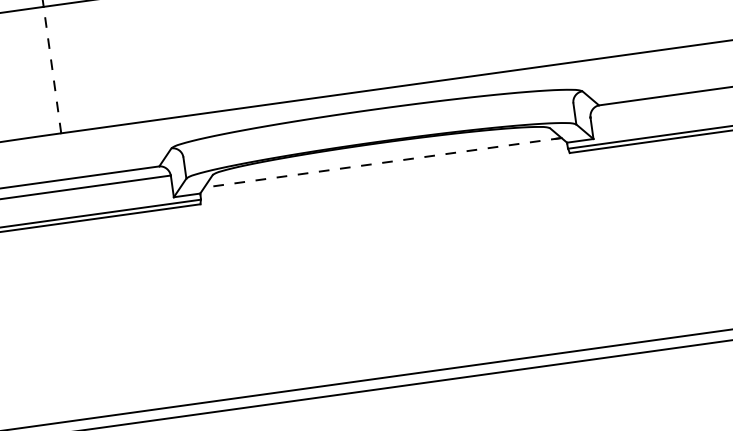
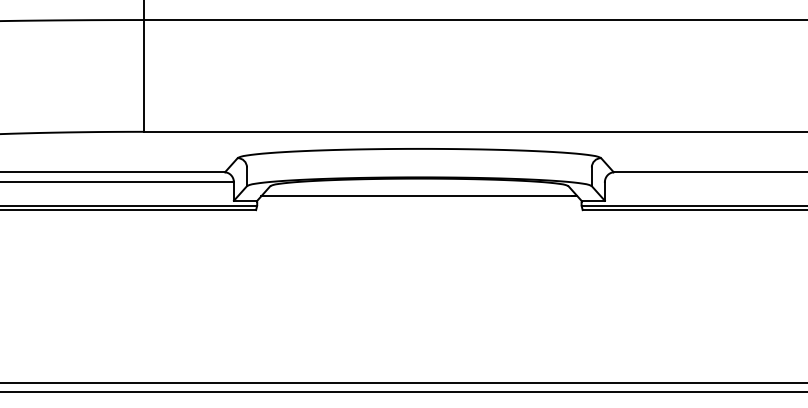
line: (51, 69) -> (143, 75), dashed -> solid
line: (383, 163) -> (419, 196), dashed -> solid

